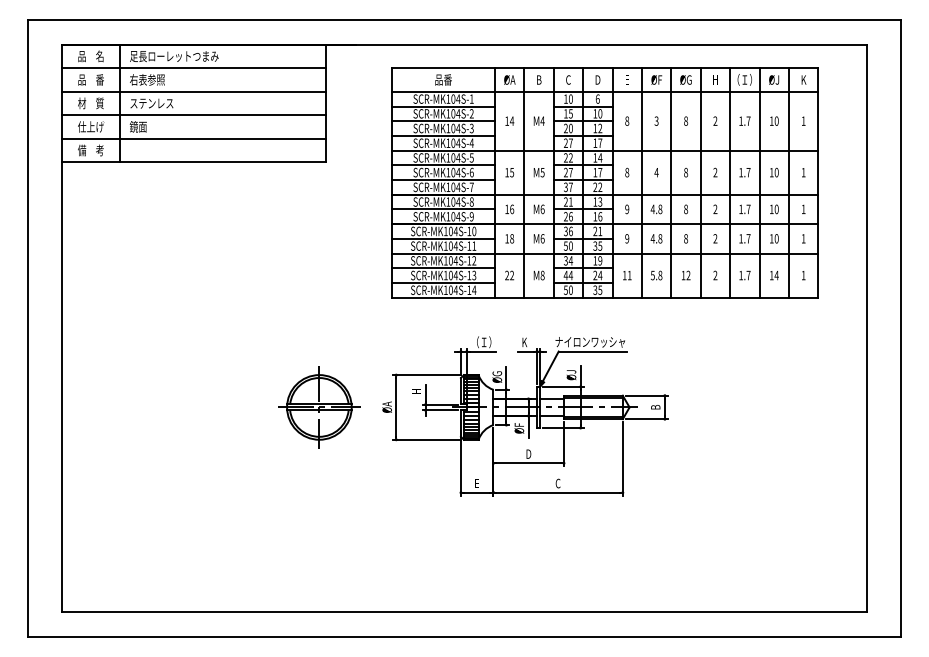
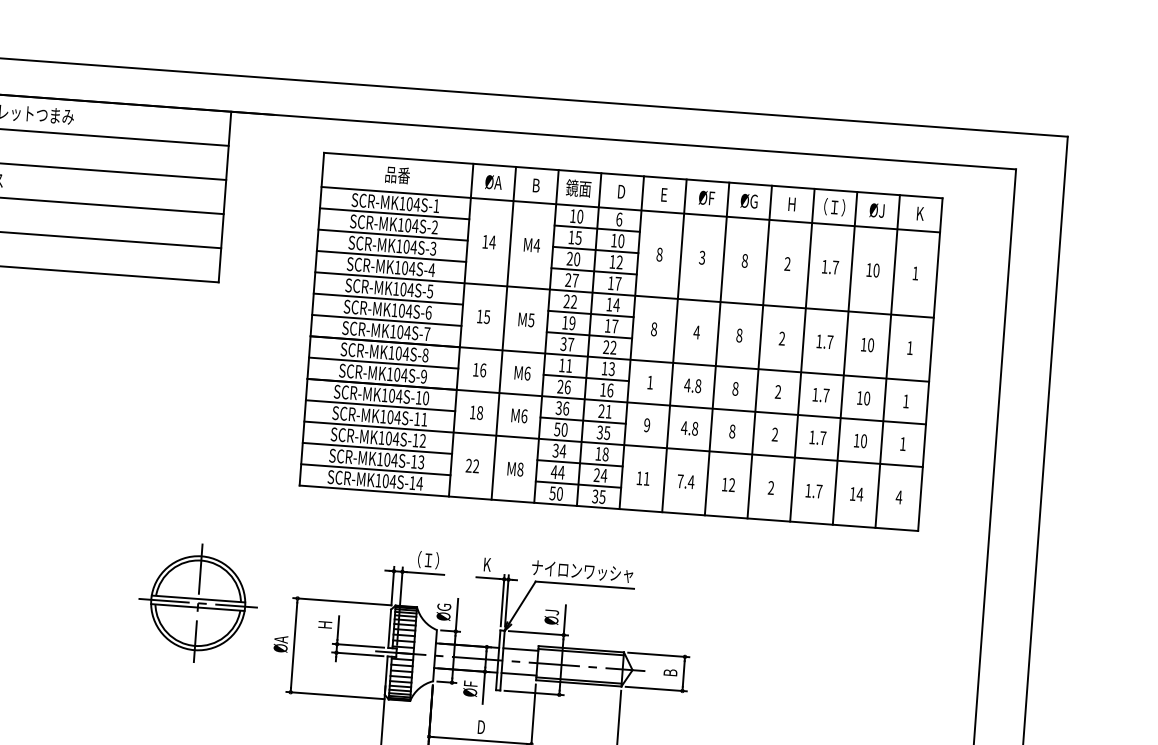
text: (567, 79) -> (577, 187), C -> 鏡面
text: (568, 172) -> (568, 322), 27 -> 19
text: (565, 201) -> (561, 364), 21 -> 11
text: (627, 209) -> (650, 382), 9 -> 1
text: (600, 260) -> (606, 453), 19 -> 18
text: (656, 275) -> (685, 481), 5.8 -> 7.4
text: (803, 275) -> (898, 497), 1 -> 4
part: (319, 407) -> (198, 603), moved

